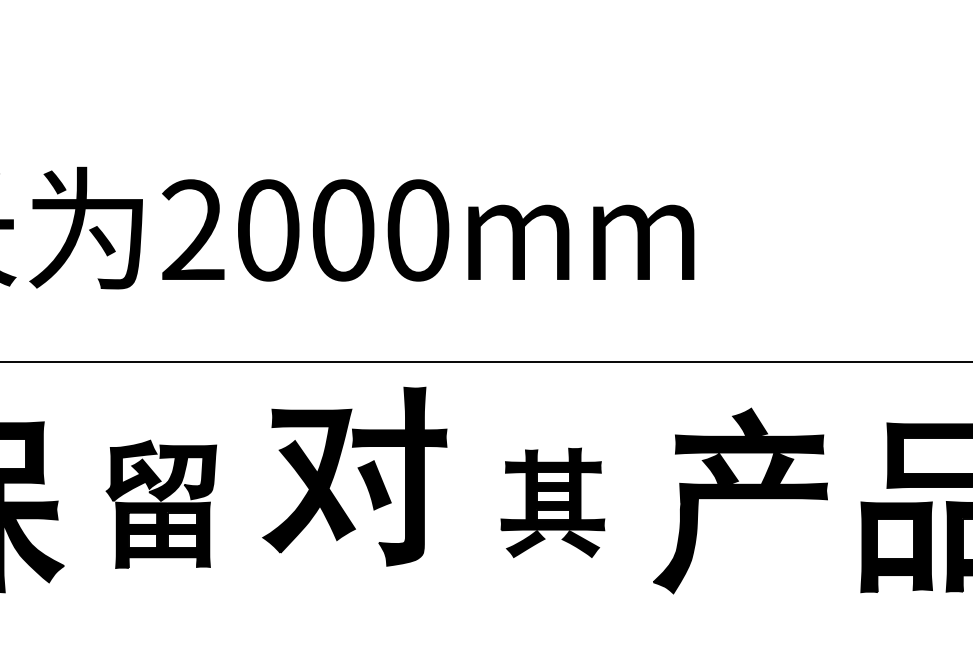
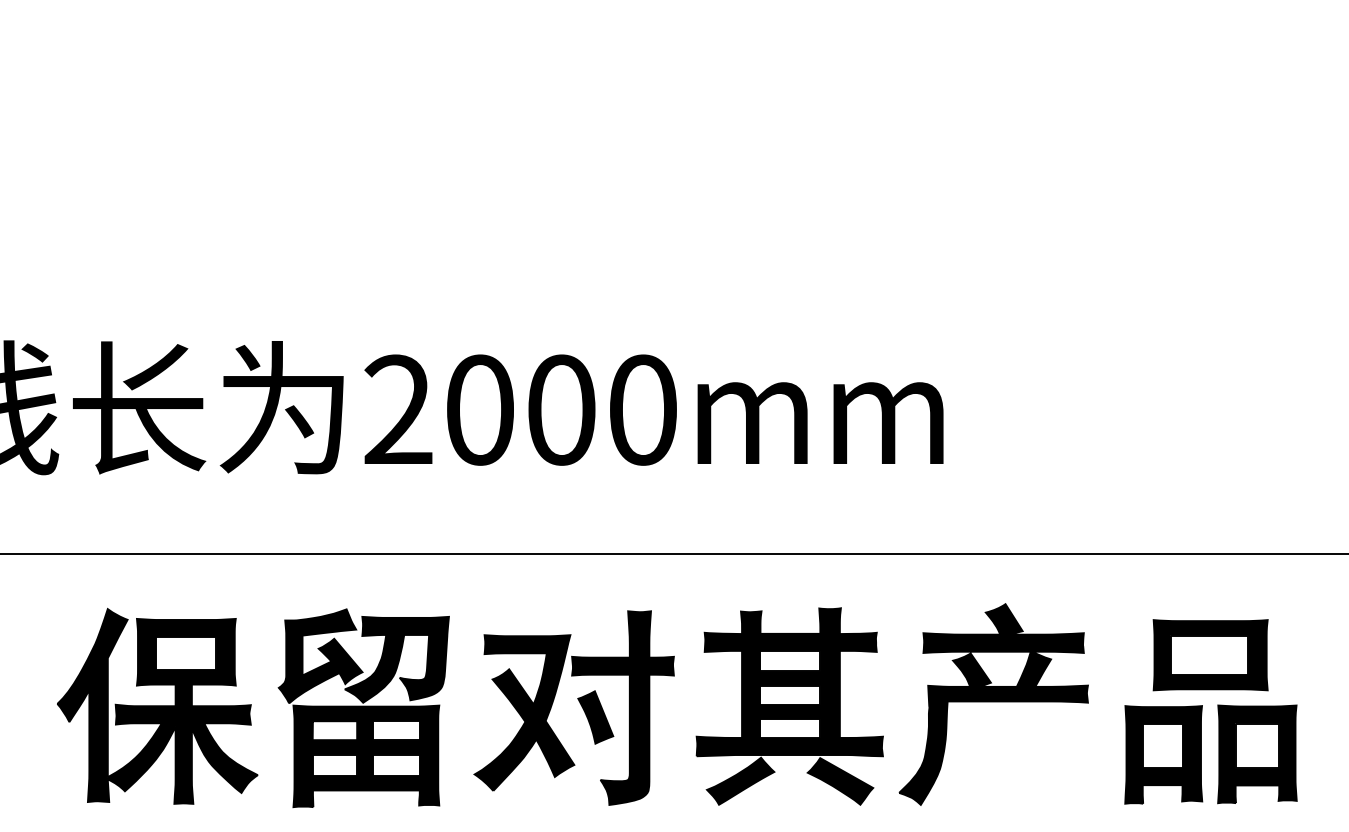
part: (359, 472) -> (579, 703), moved
part: (552, 502) -> (789, 706), size x1.67
part: (161, 503) -> (363, 707), size x1.43

